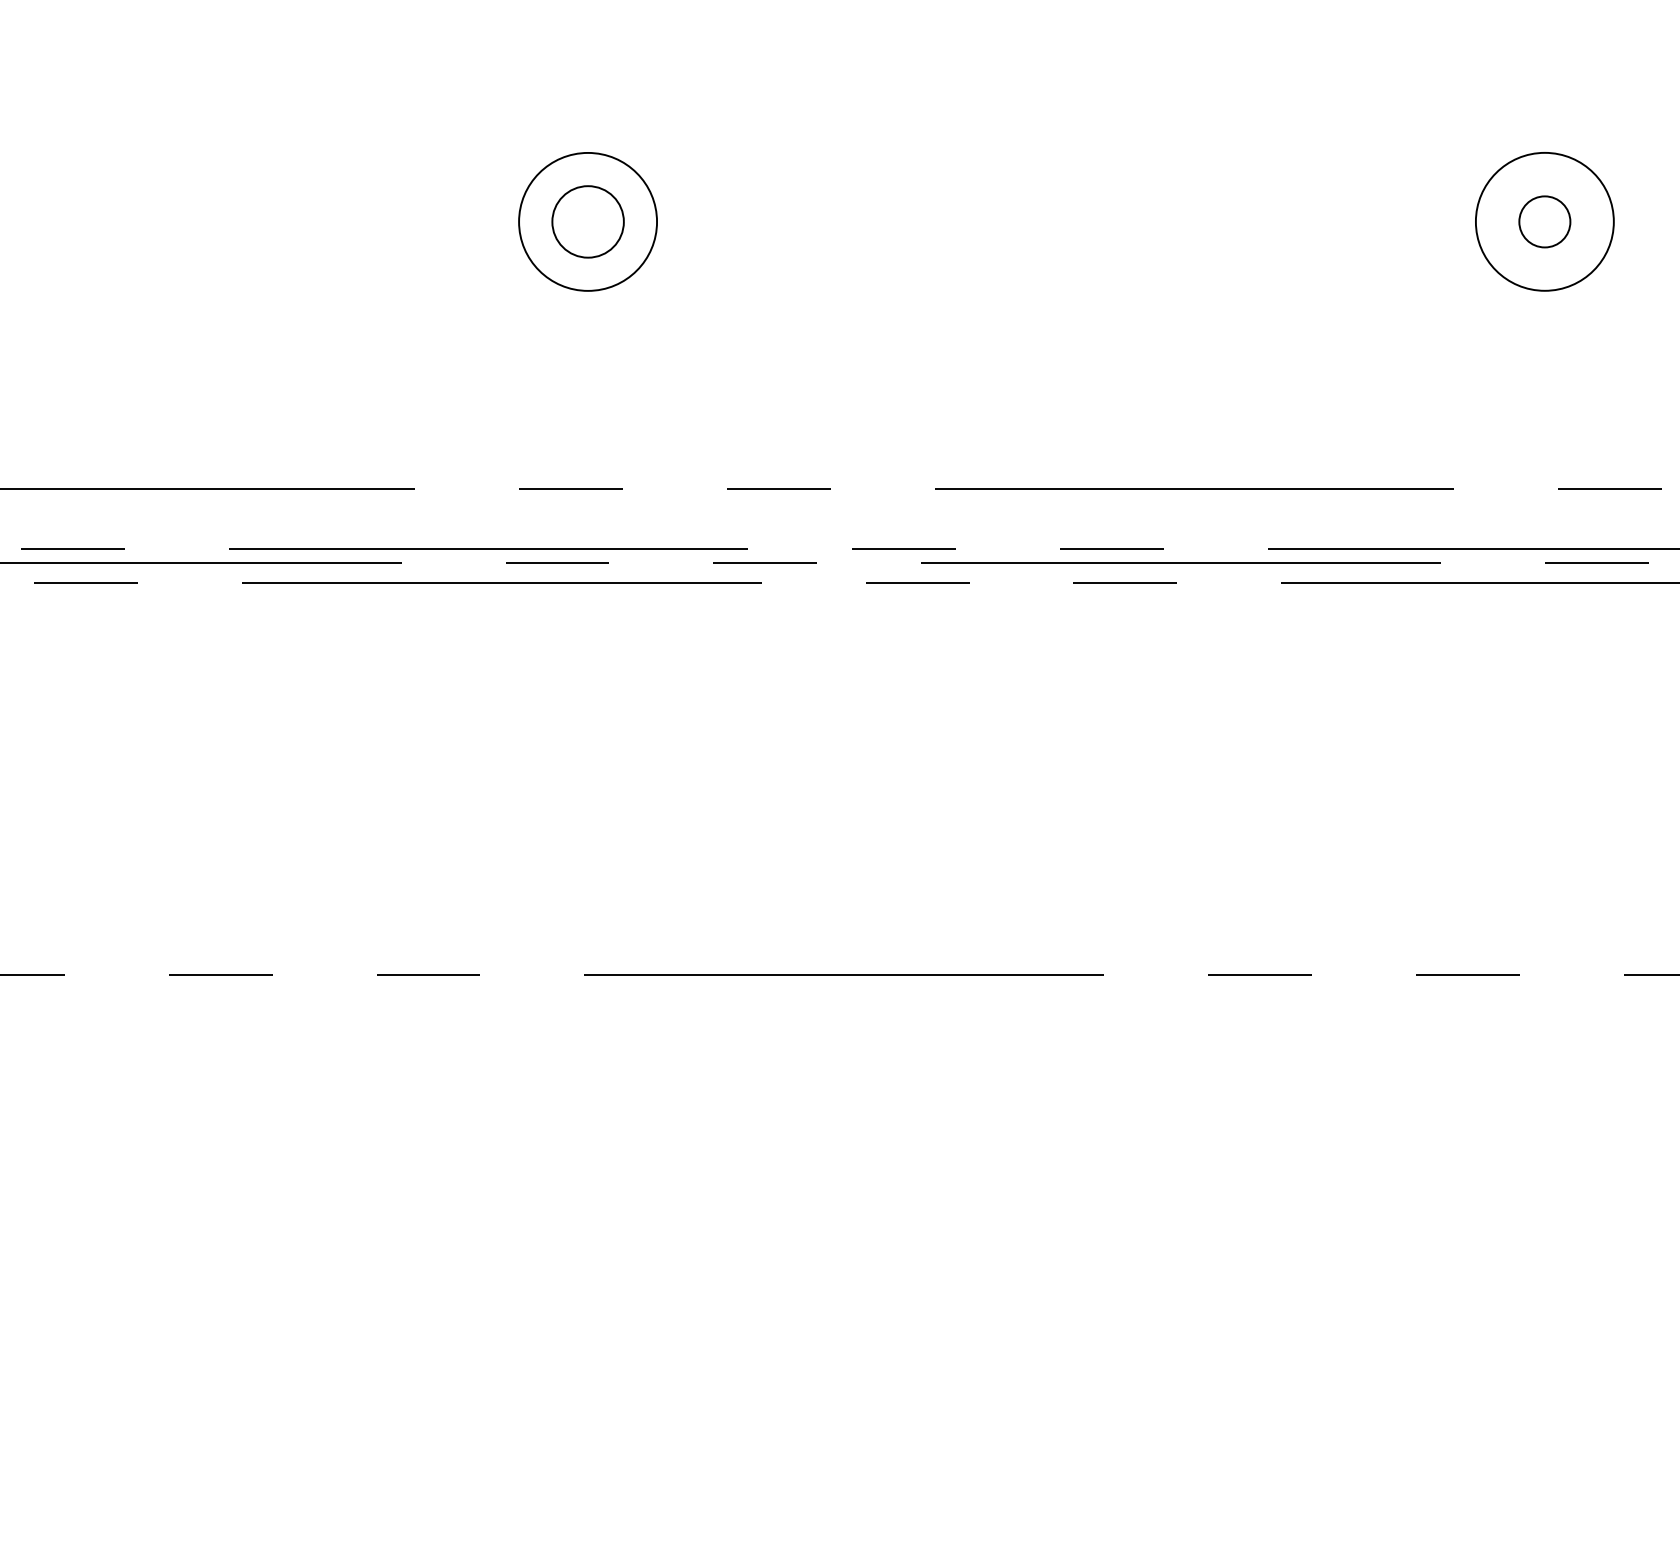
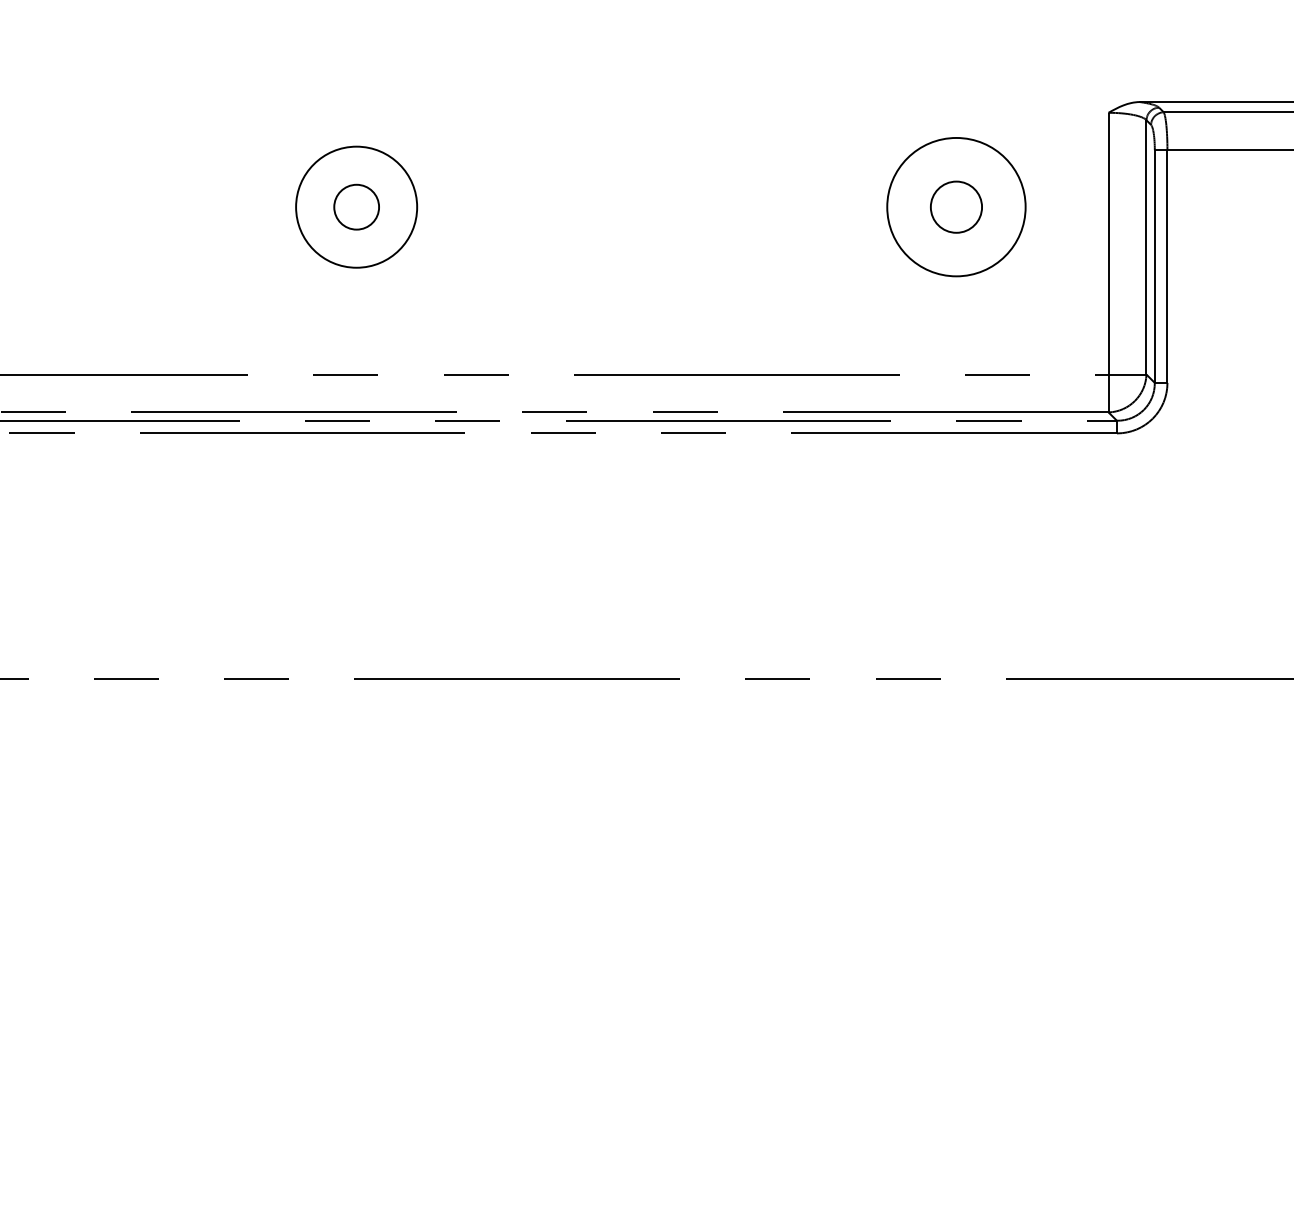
circle: (587, 220) -> (356, 206), size x1.4
circle: (1544, 220) -> (956, 206), size x1.6
circle: (1544, 222) -> (956, 207), size x1.6

